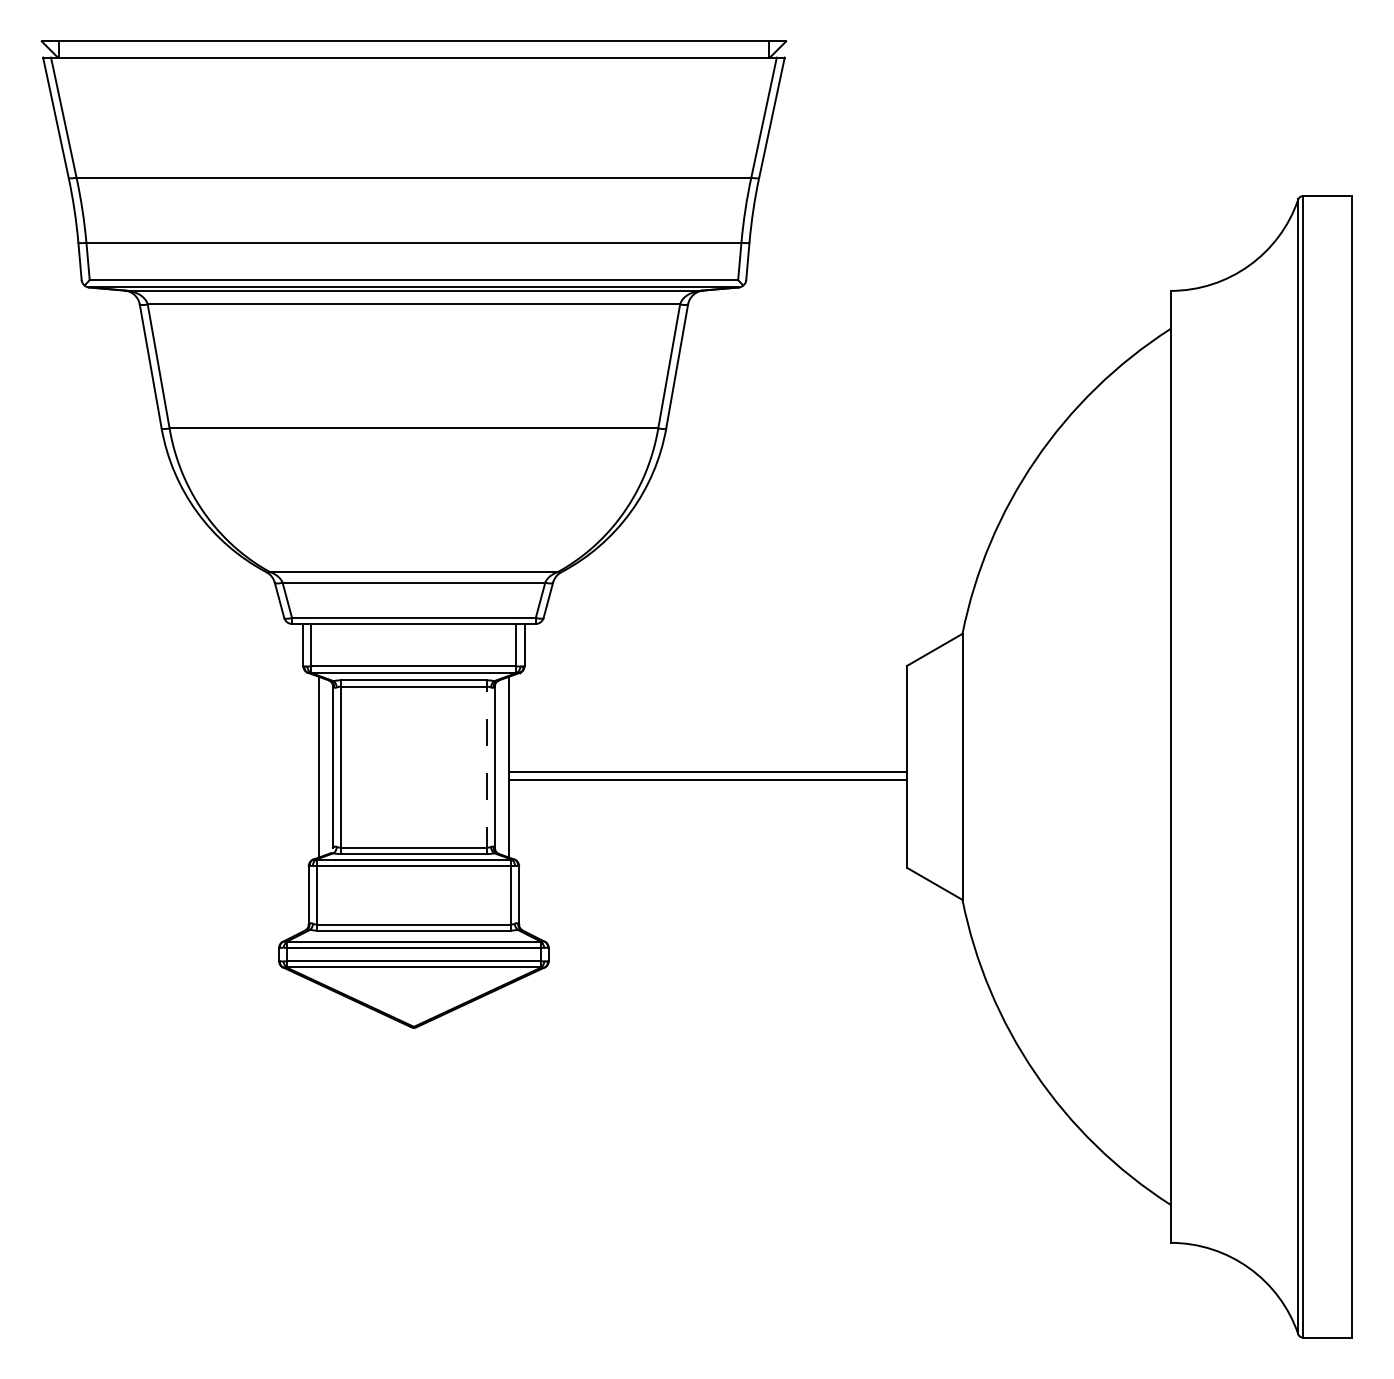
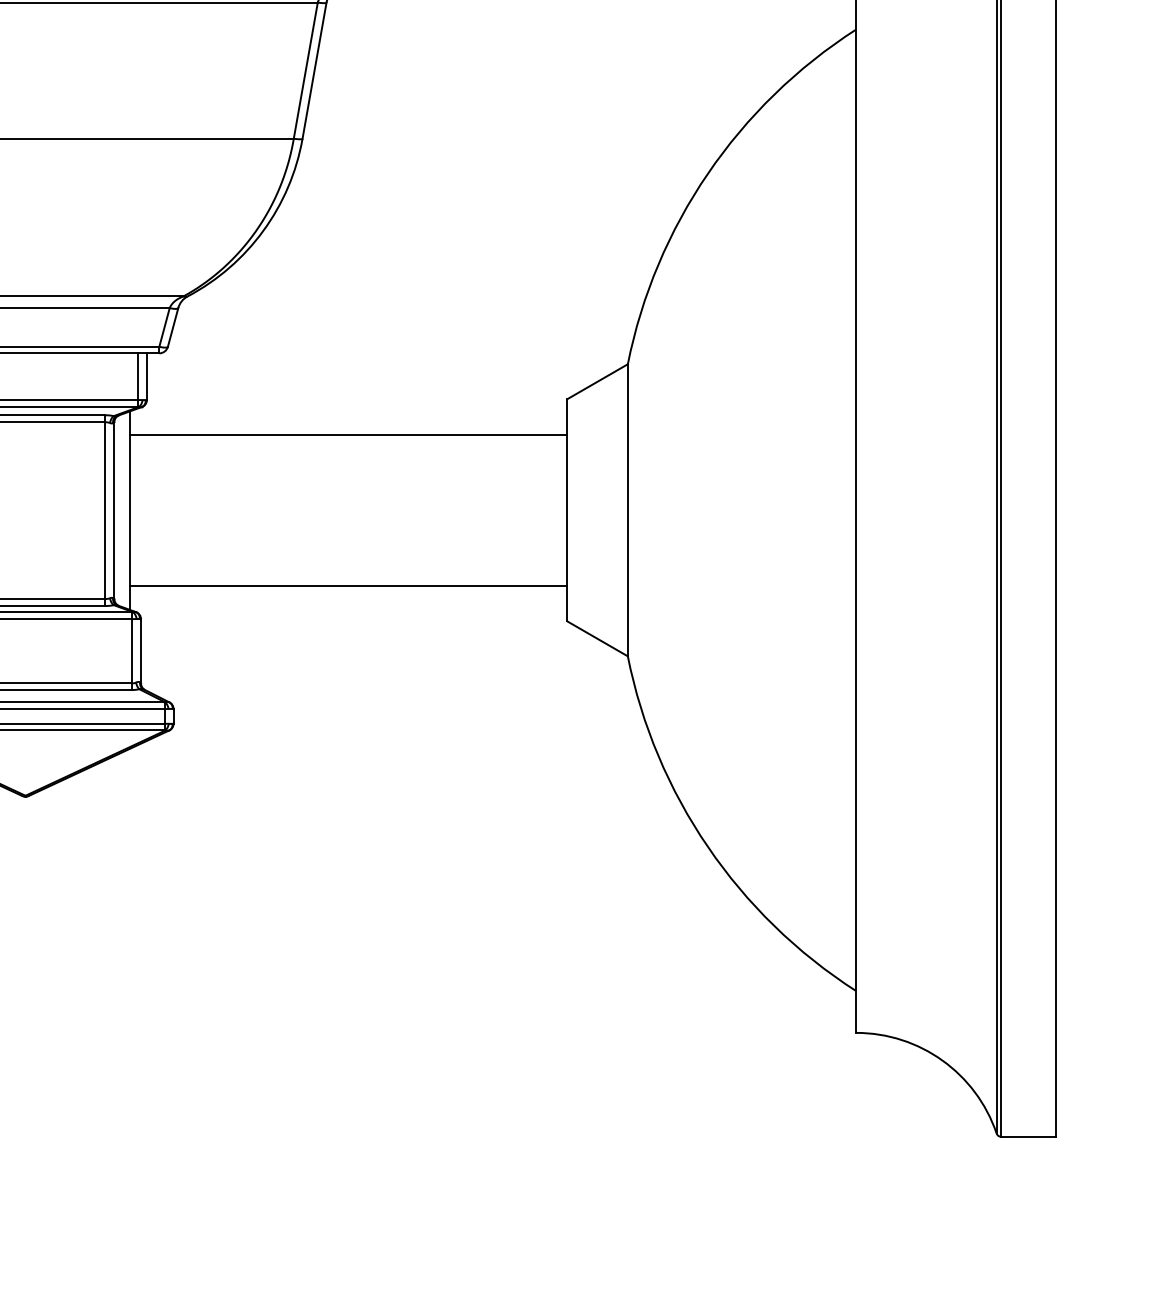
line: (486, 767) -> (105, 510), dashed -> solid
line: (707, 771) -> (347, 585), moved
line: (707, 780) -> (347, 435), moved

